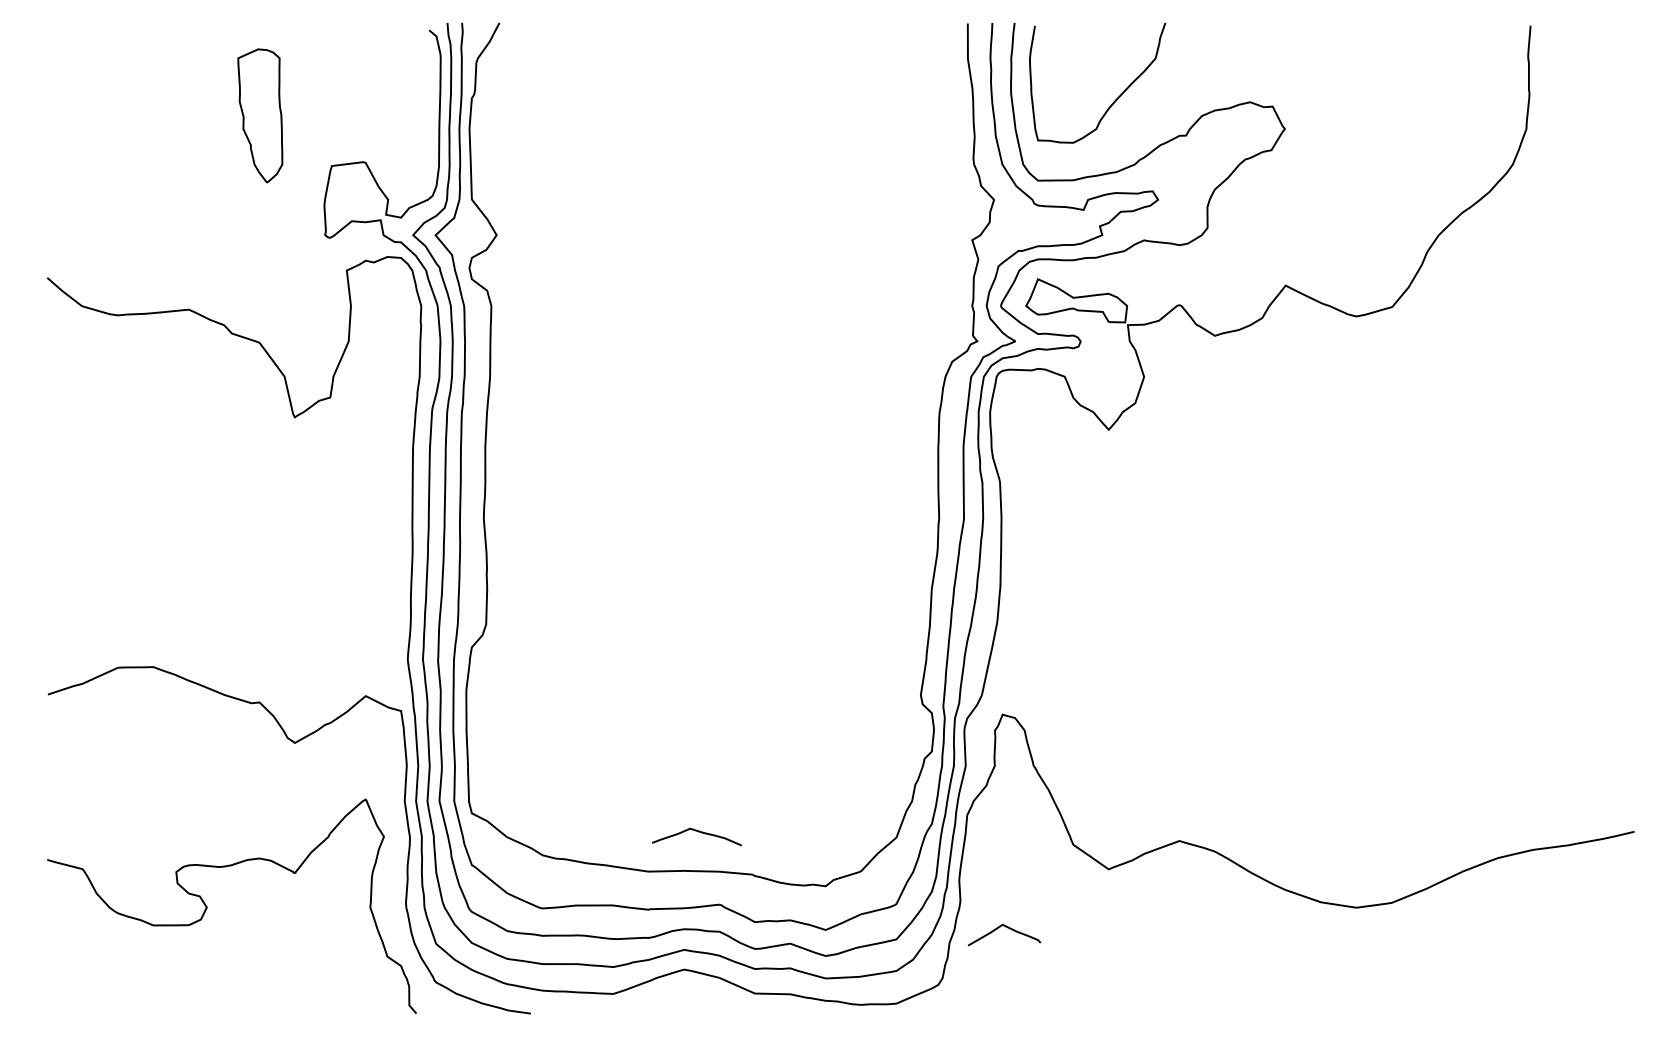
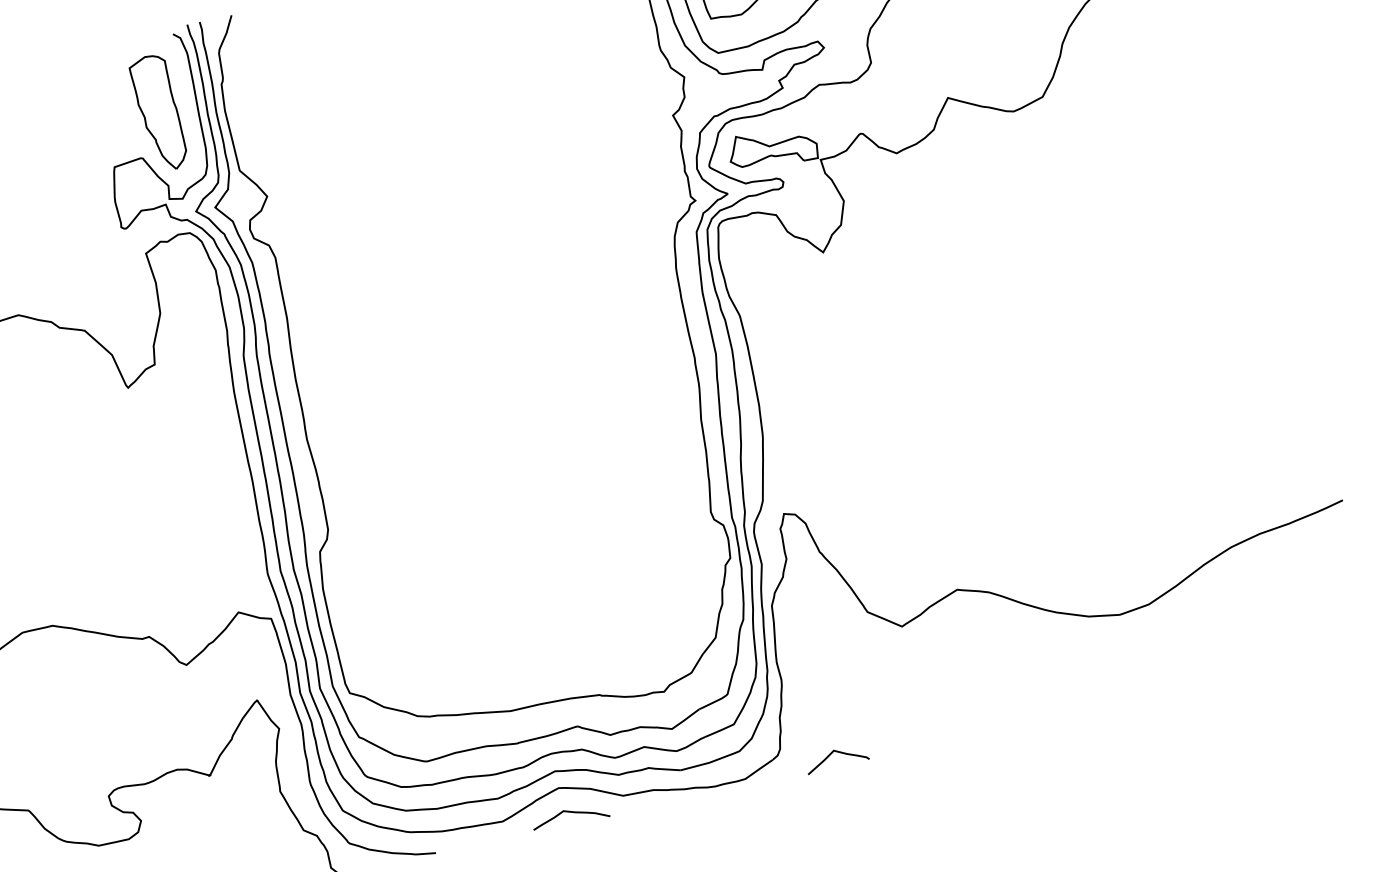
part: (260, 115) -> (158, 112), moved
curve: (698, 832) -> (571, 812), moved
curve: (1007, 928) -> (838, 753), moved

